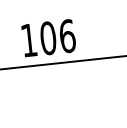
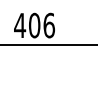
text: (29, 40) -> (20, 25), 106 -> 406

